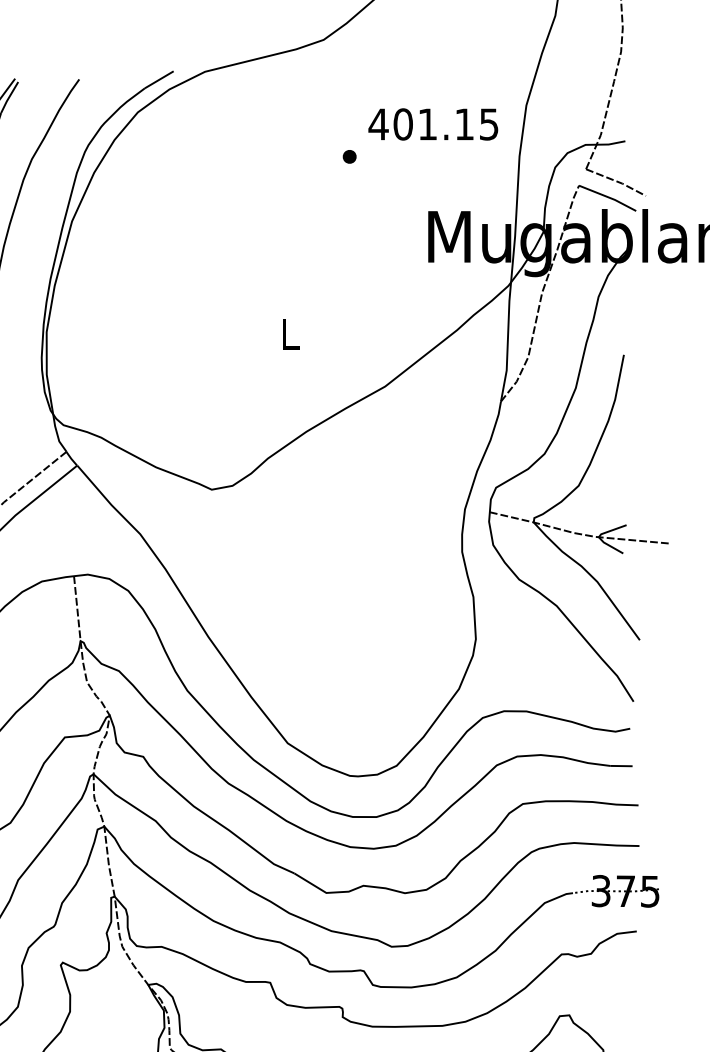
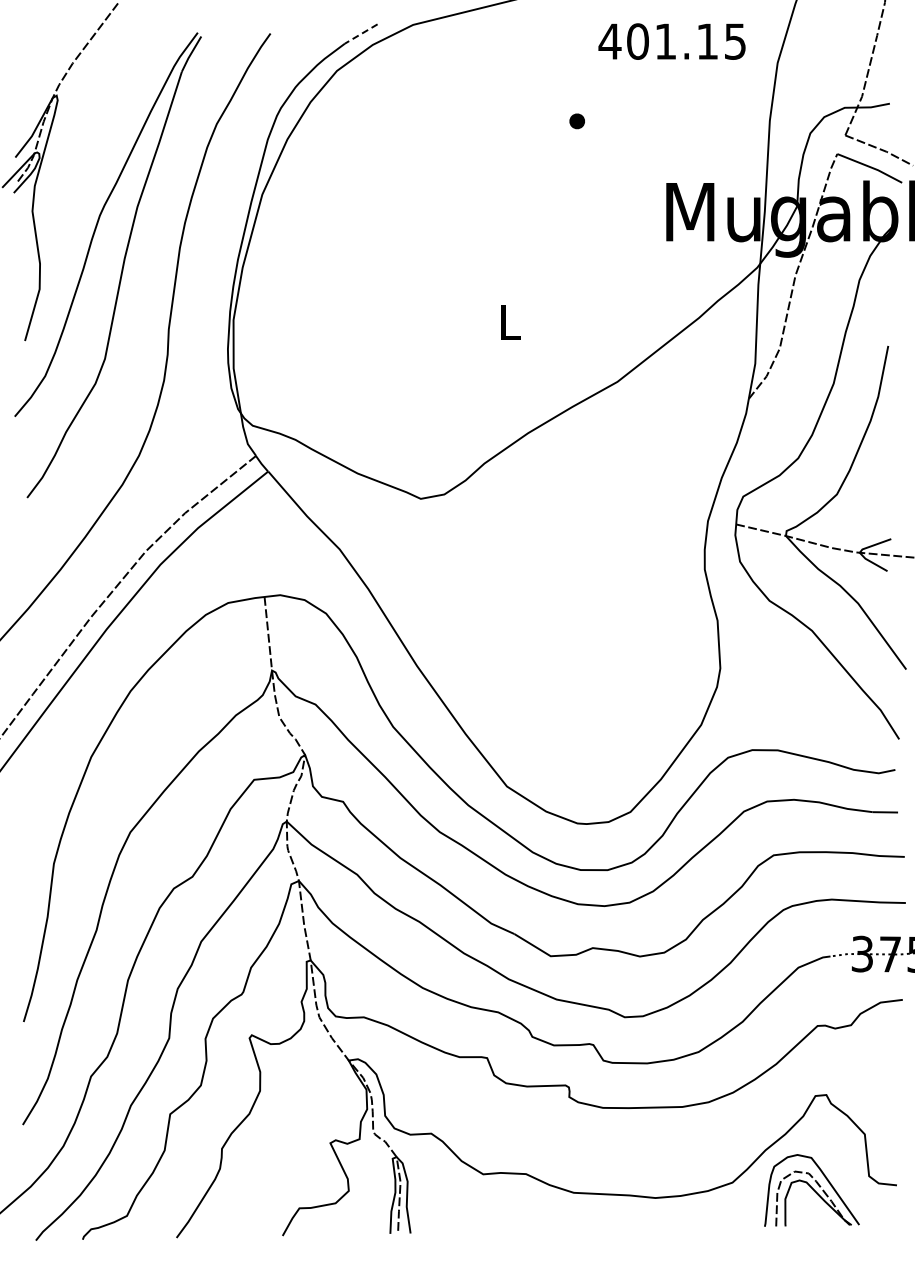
line: (159, 80) -> (361, 34), solid -> dashed
text: (432, 124) -> (671, 41), moved

